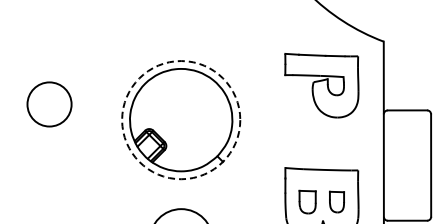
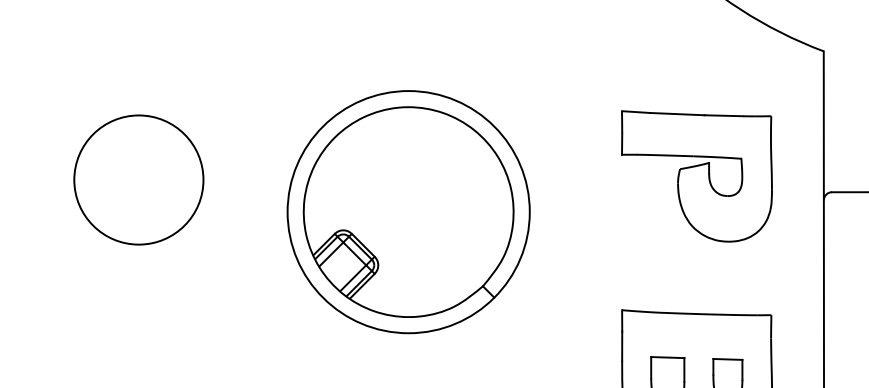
part: (321, 85) -> (696, 175), moved
circle: (49, 103) -> (138, 178), size x1.43
circle: (181, 120) -> (409, 212), dashed -> solid

